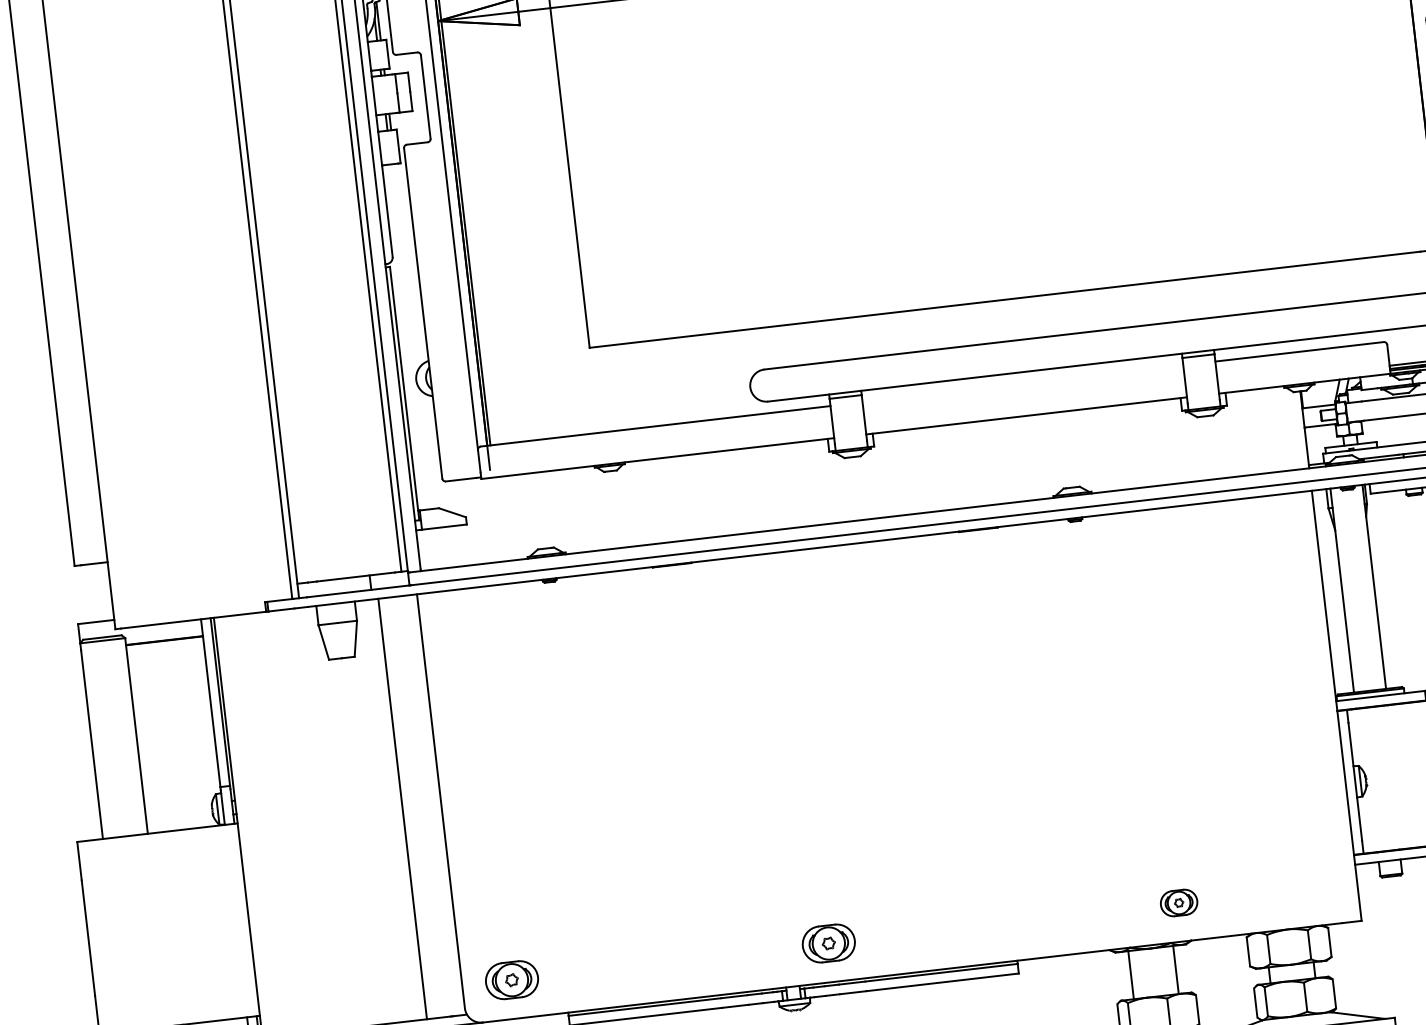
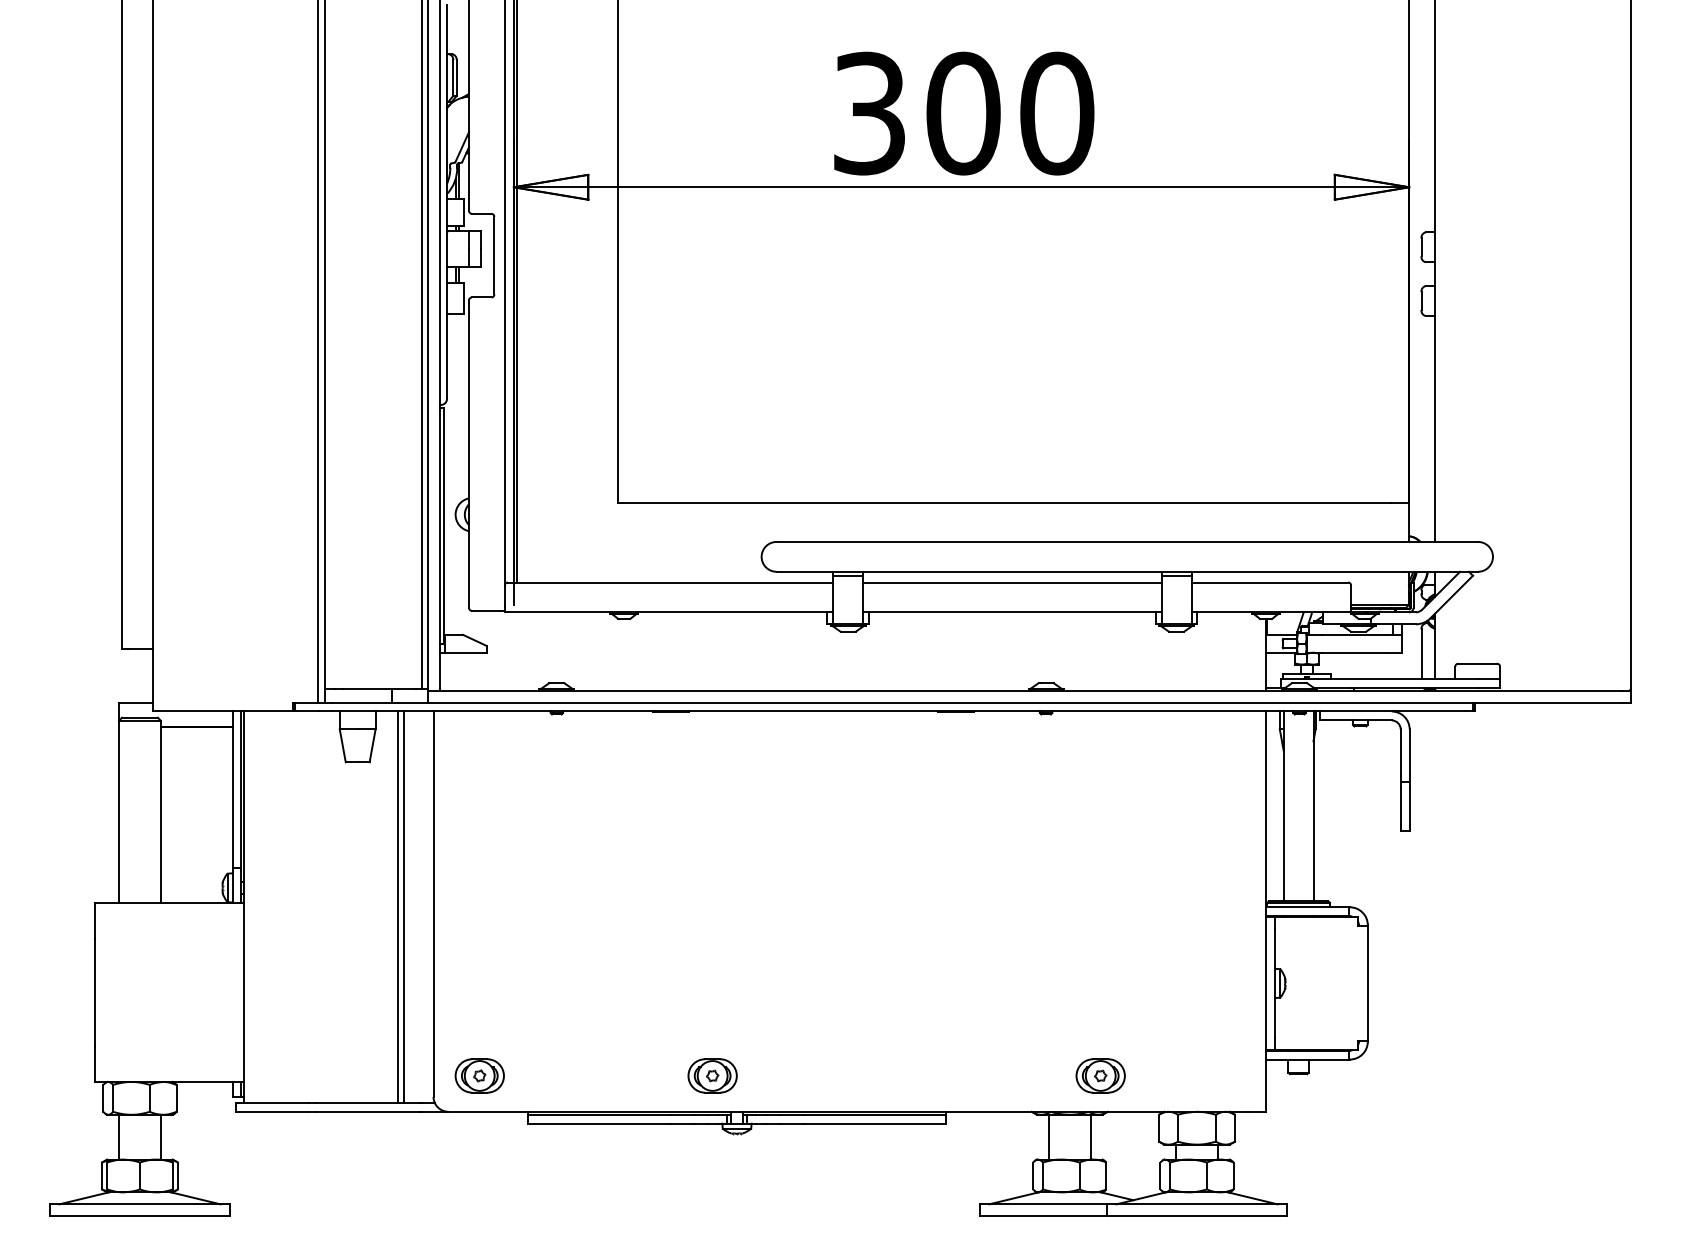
line: (1023, 383) -> (1012, 582), added
line: (408, 807) -> (403, 906), added
part: (1178, 902) -> (1100, 1075), size x1.43
part: (828, 943) -> (712, 1075), moved

